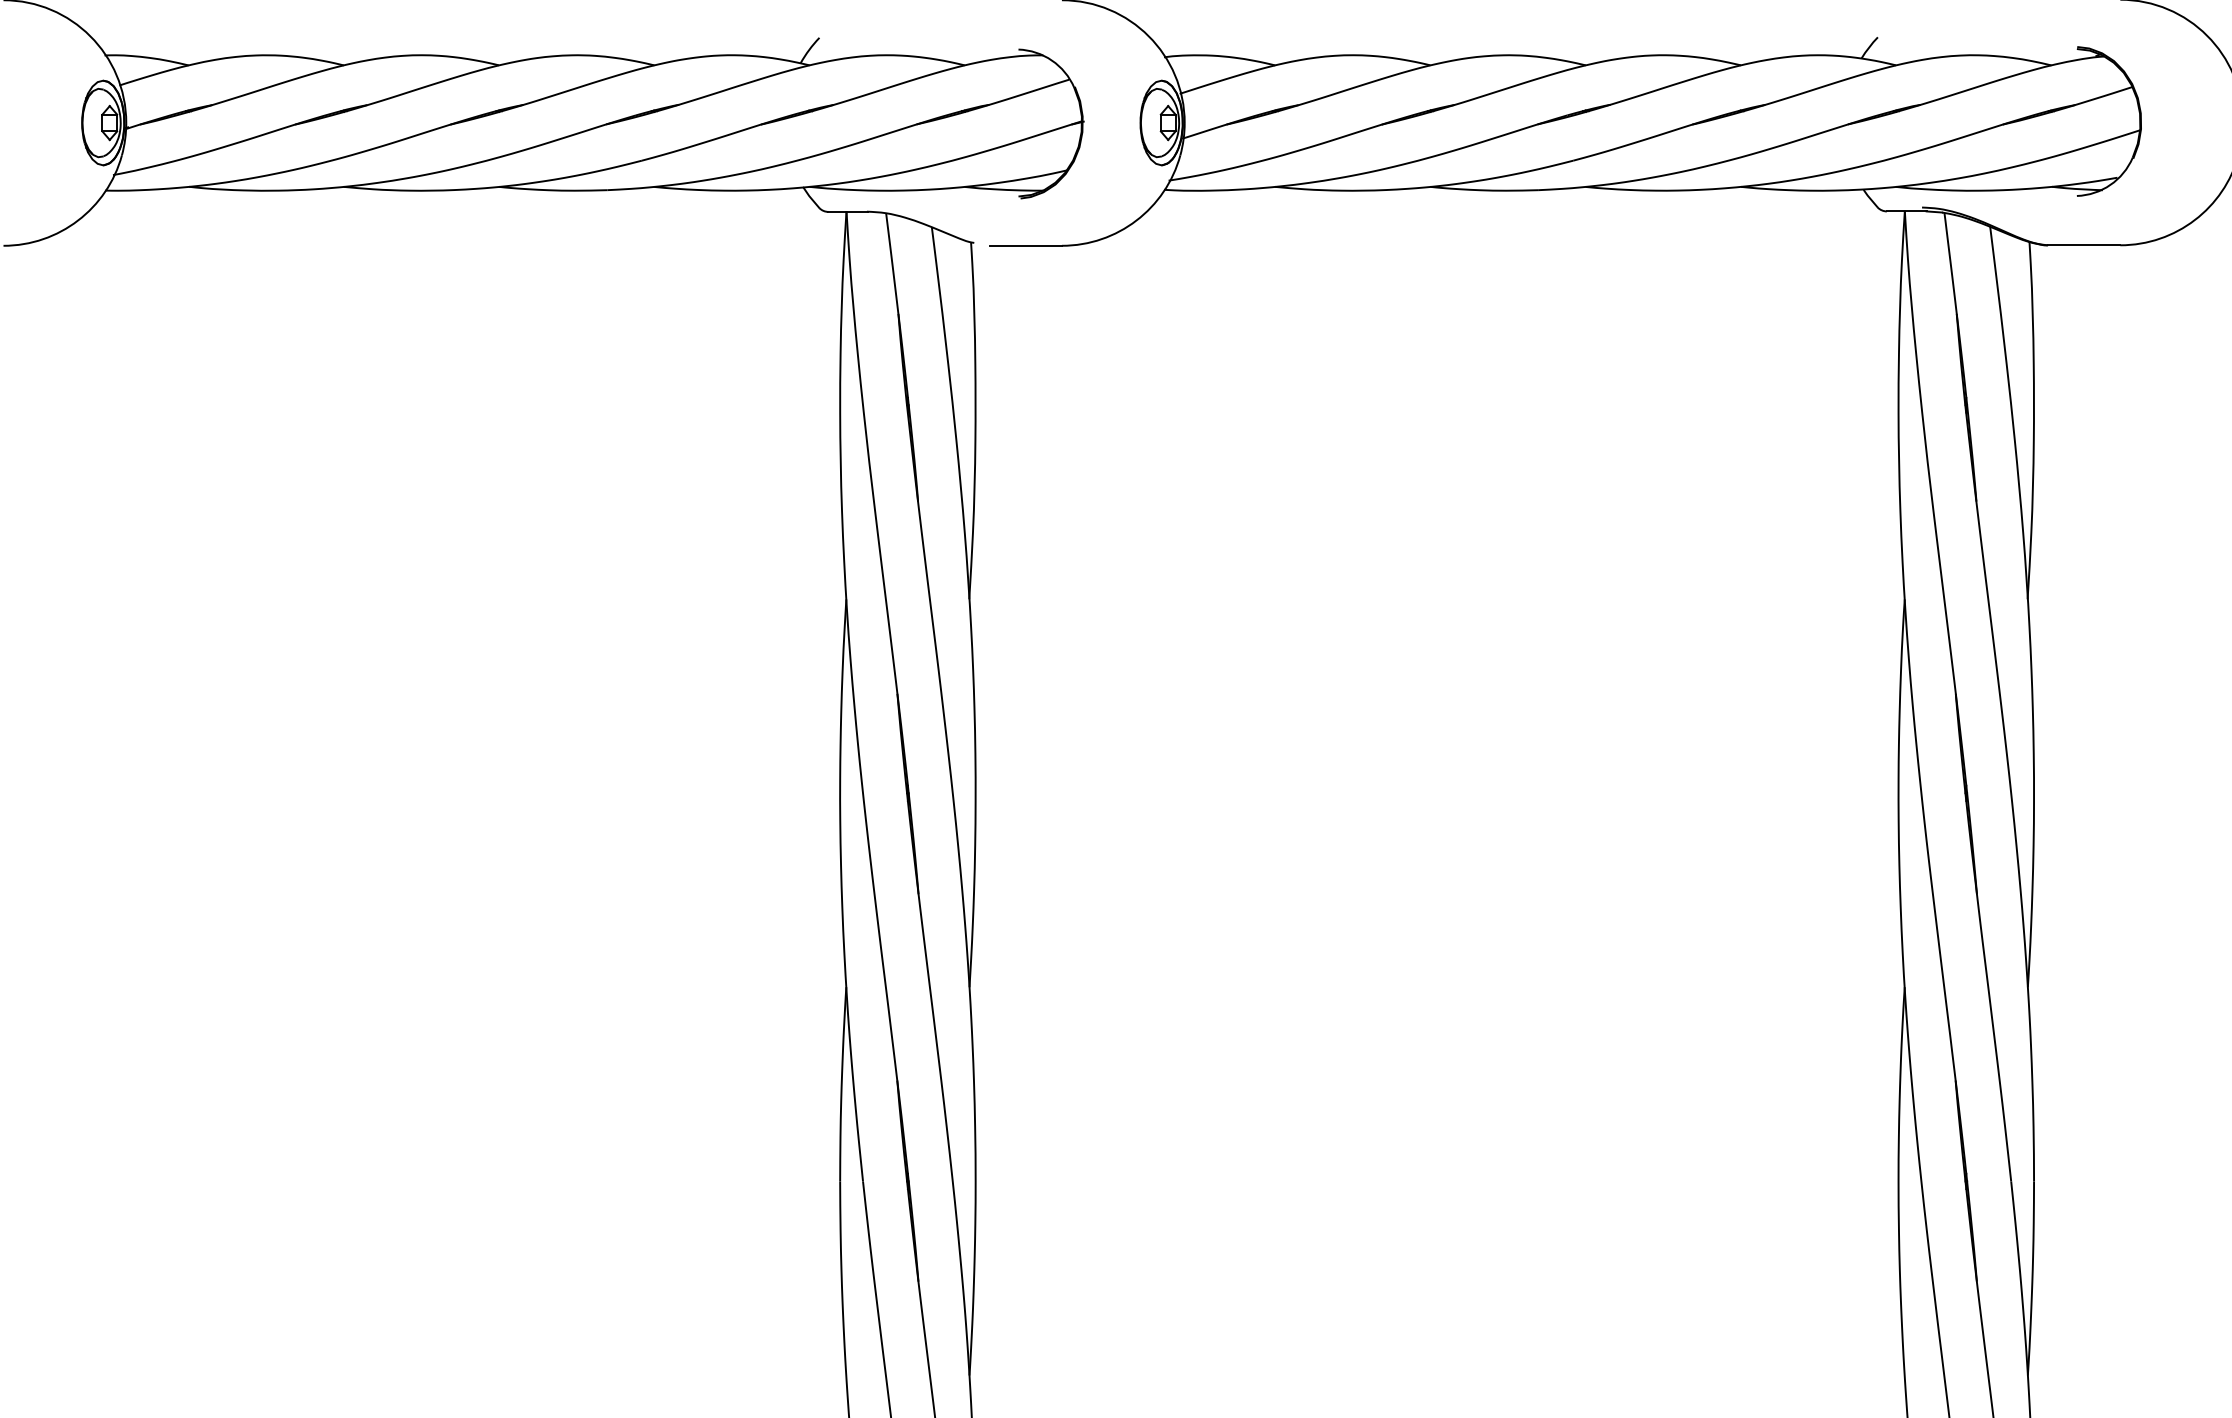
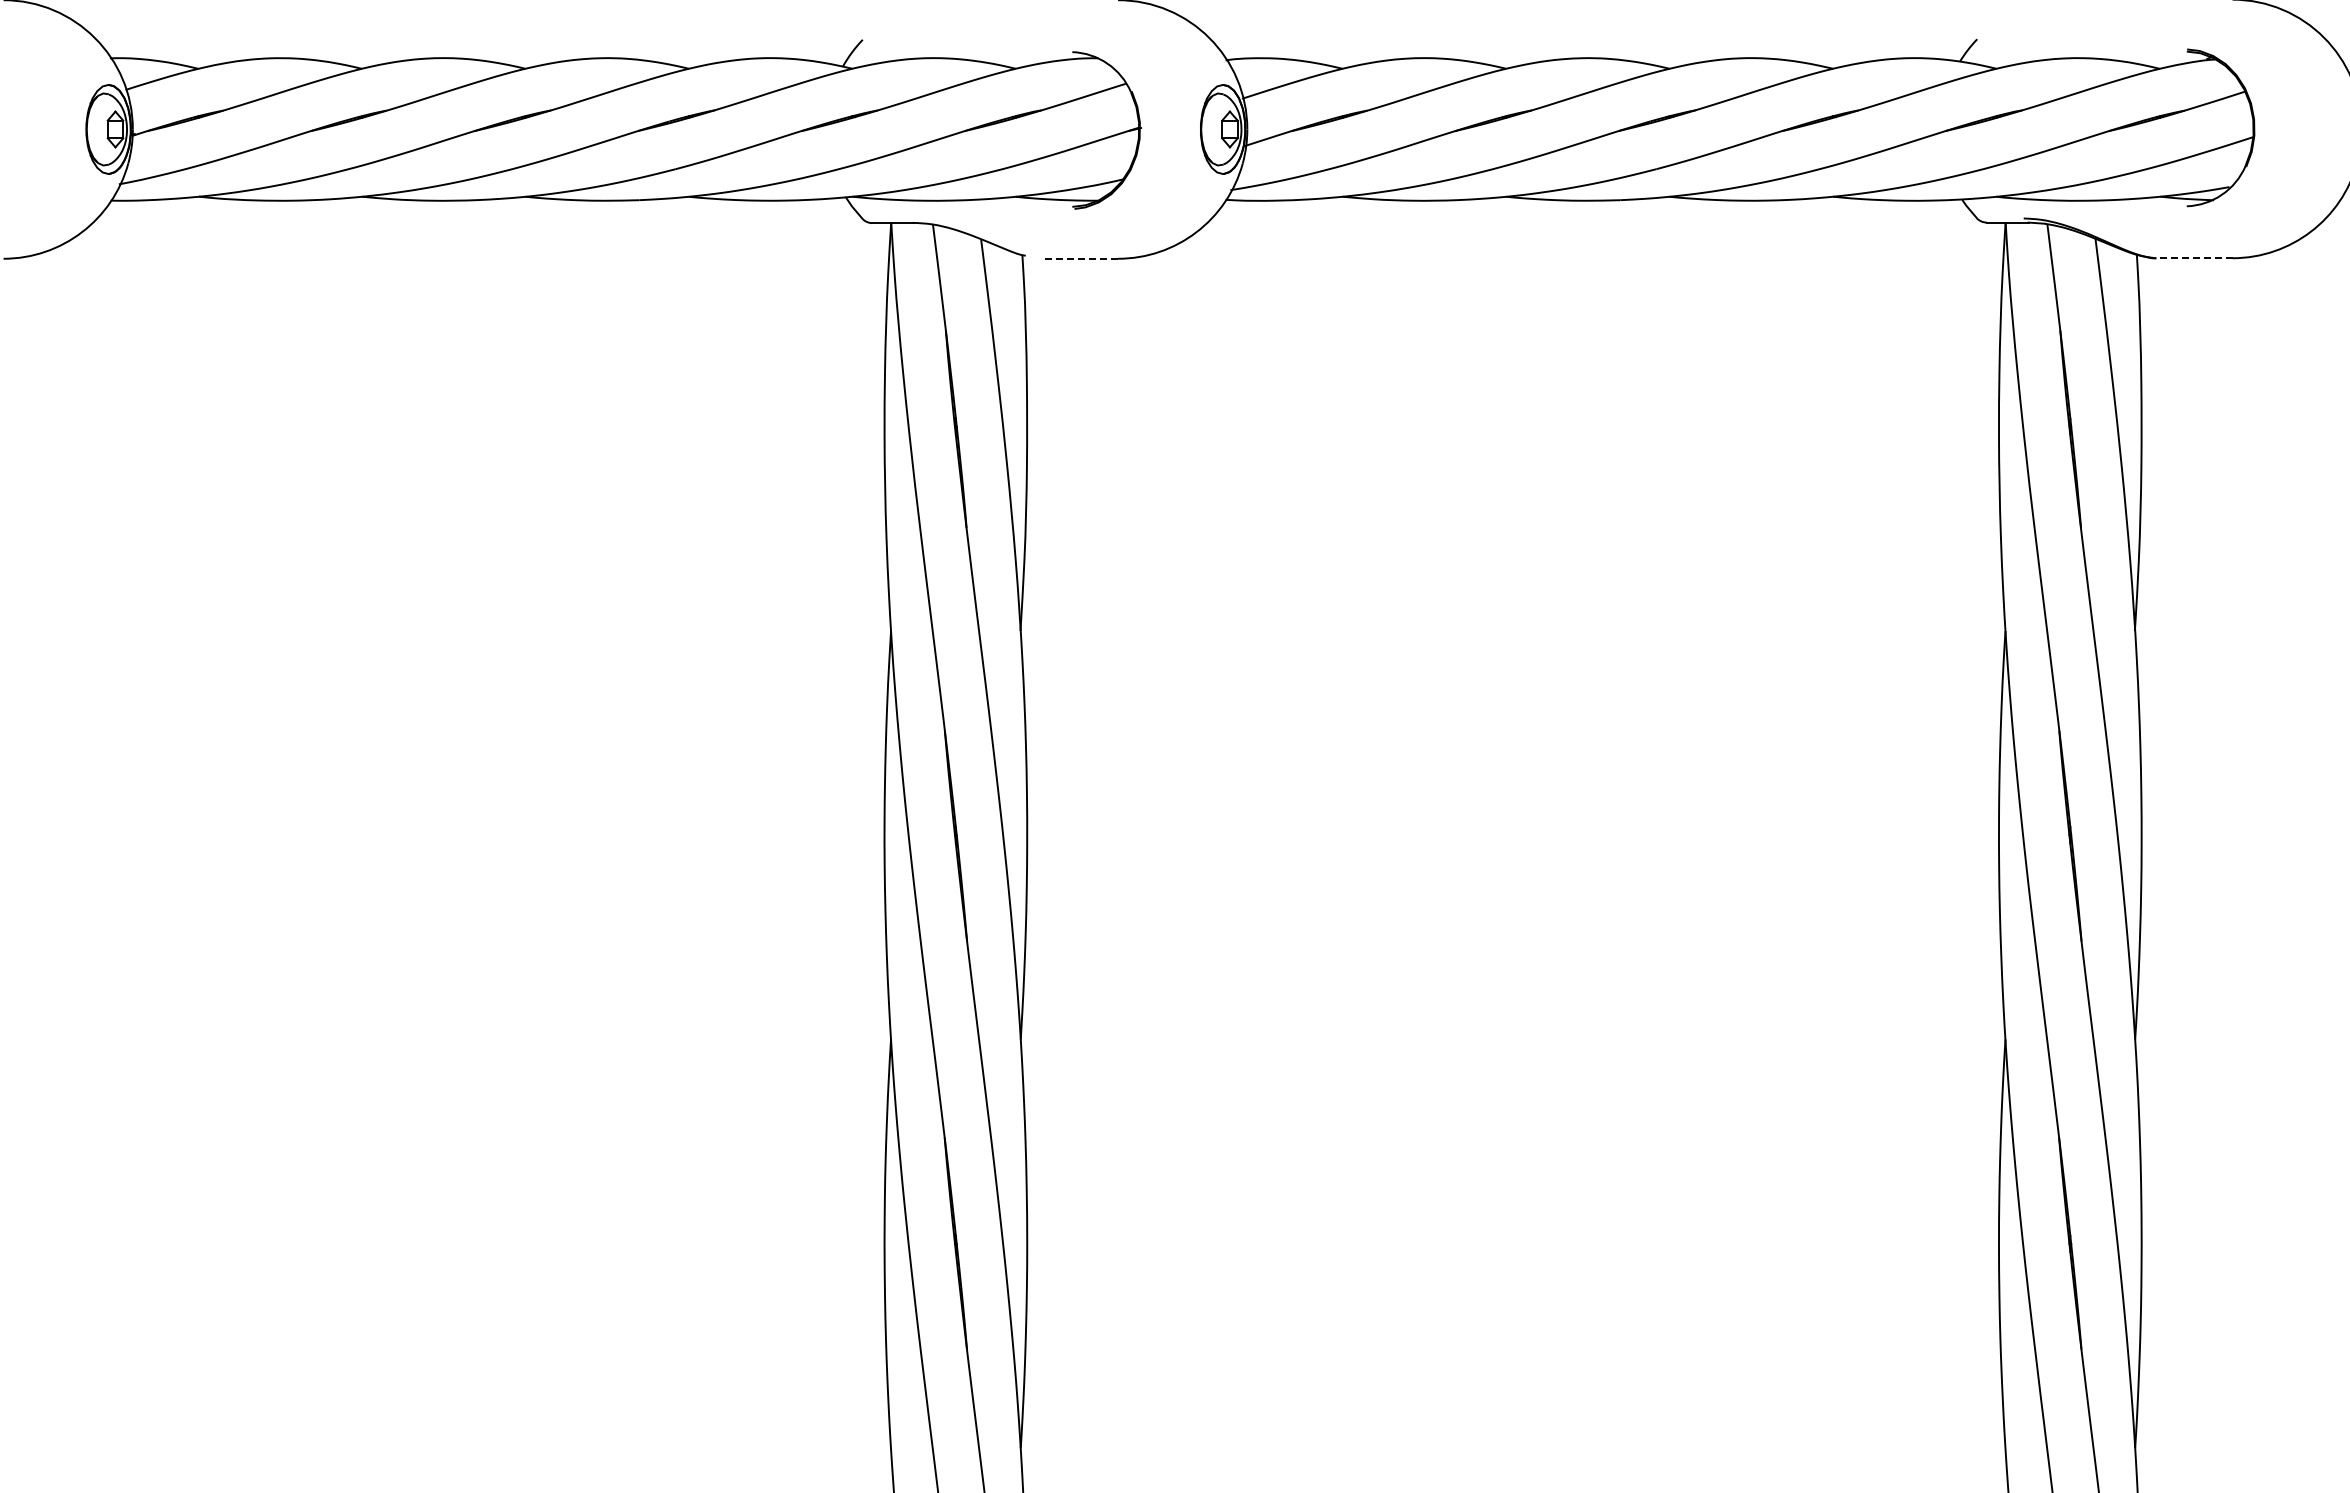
line: (1025, 245) -> (1079, 258), solid -> dashed
line: (2083, 245) -> (2193, 258), solid -> dashed

